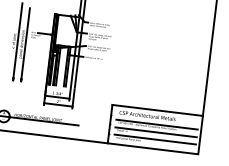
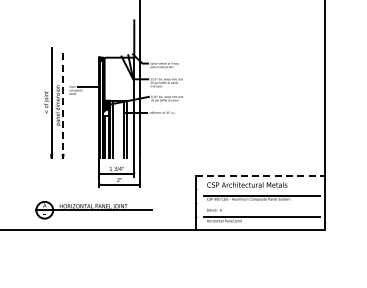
line: (25, 44) -> (63, 104), solid -> dashed
line: (157, 110) -> (260, 175), solid -> dashed
line: (155, 132) -> (261, 206), removed

